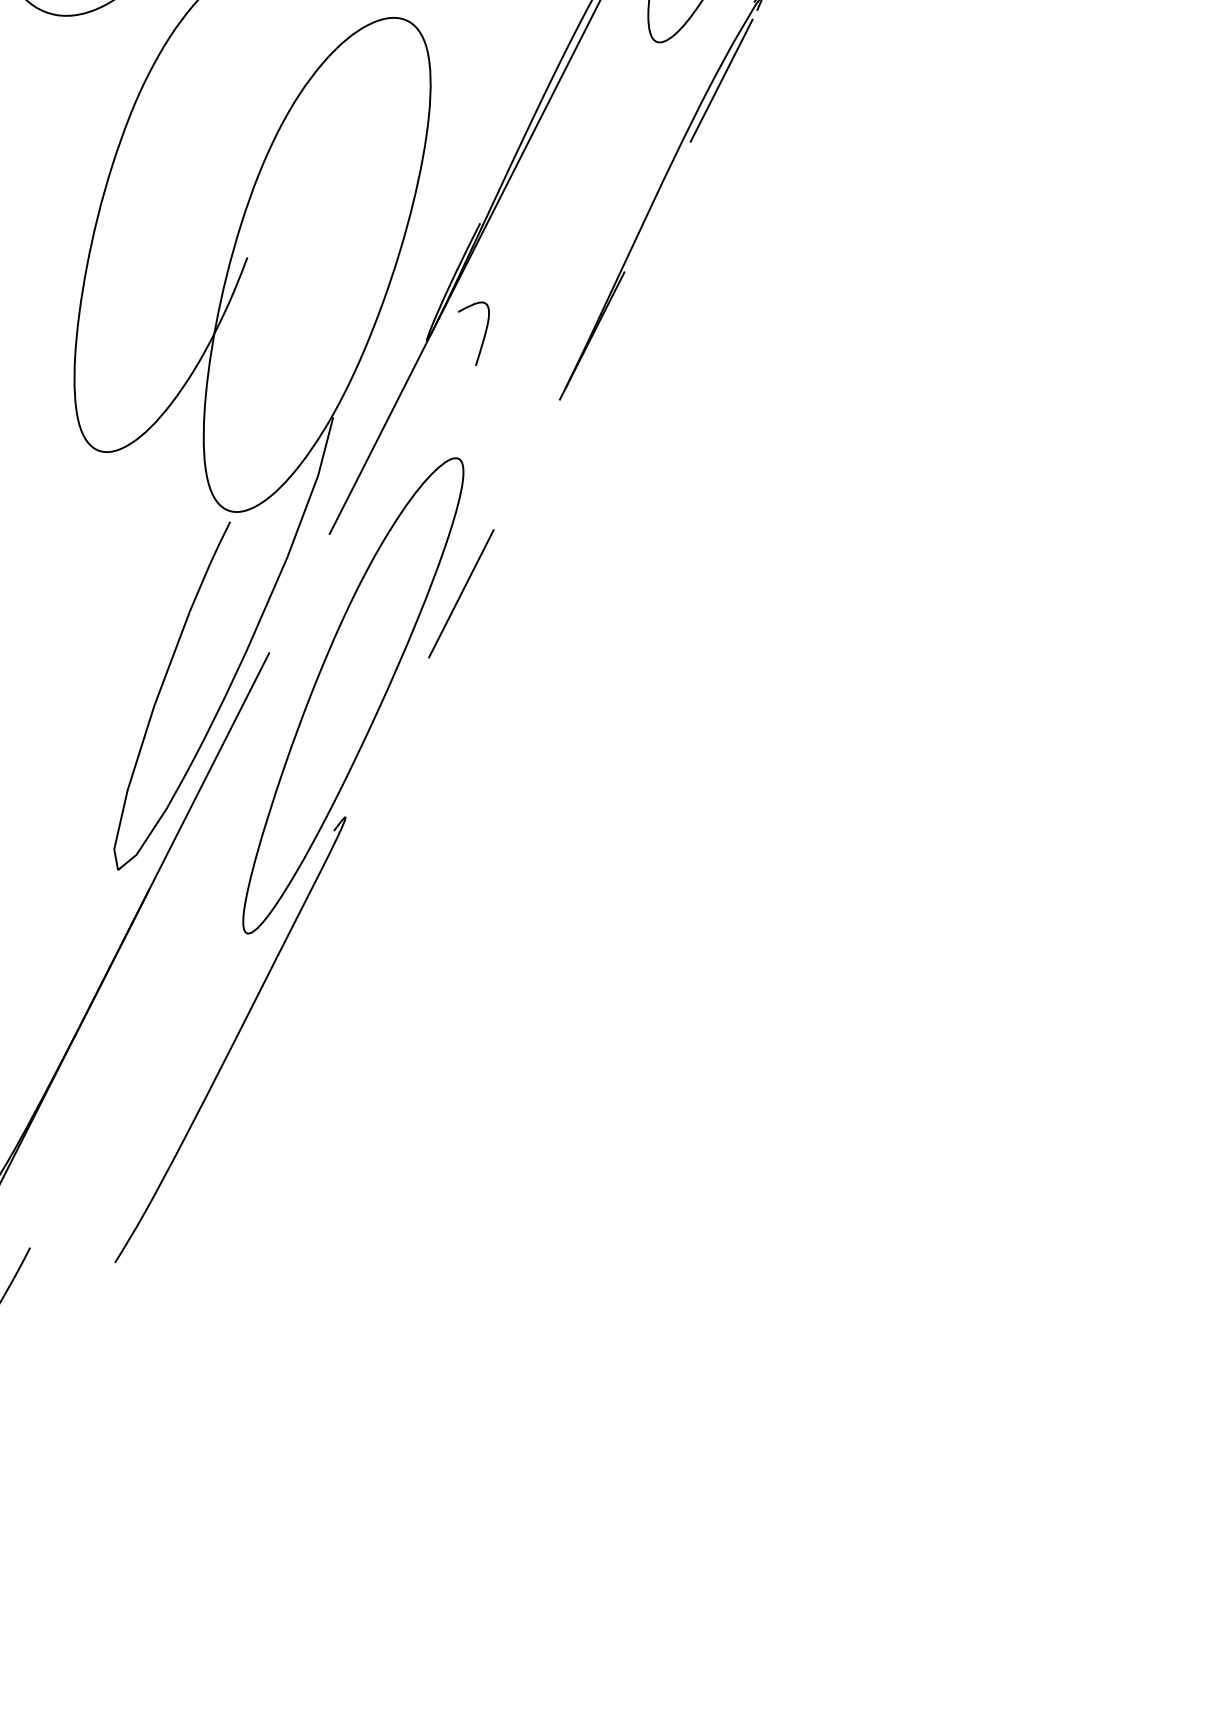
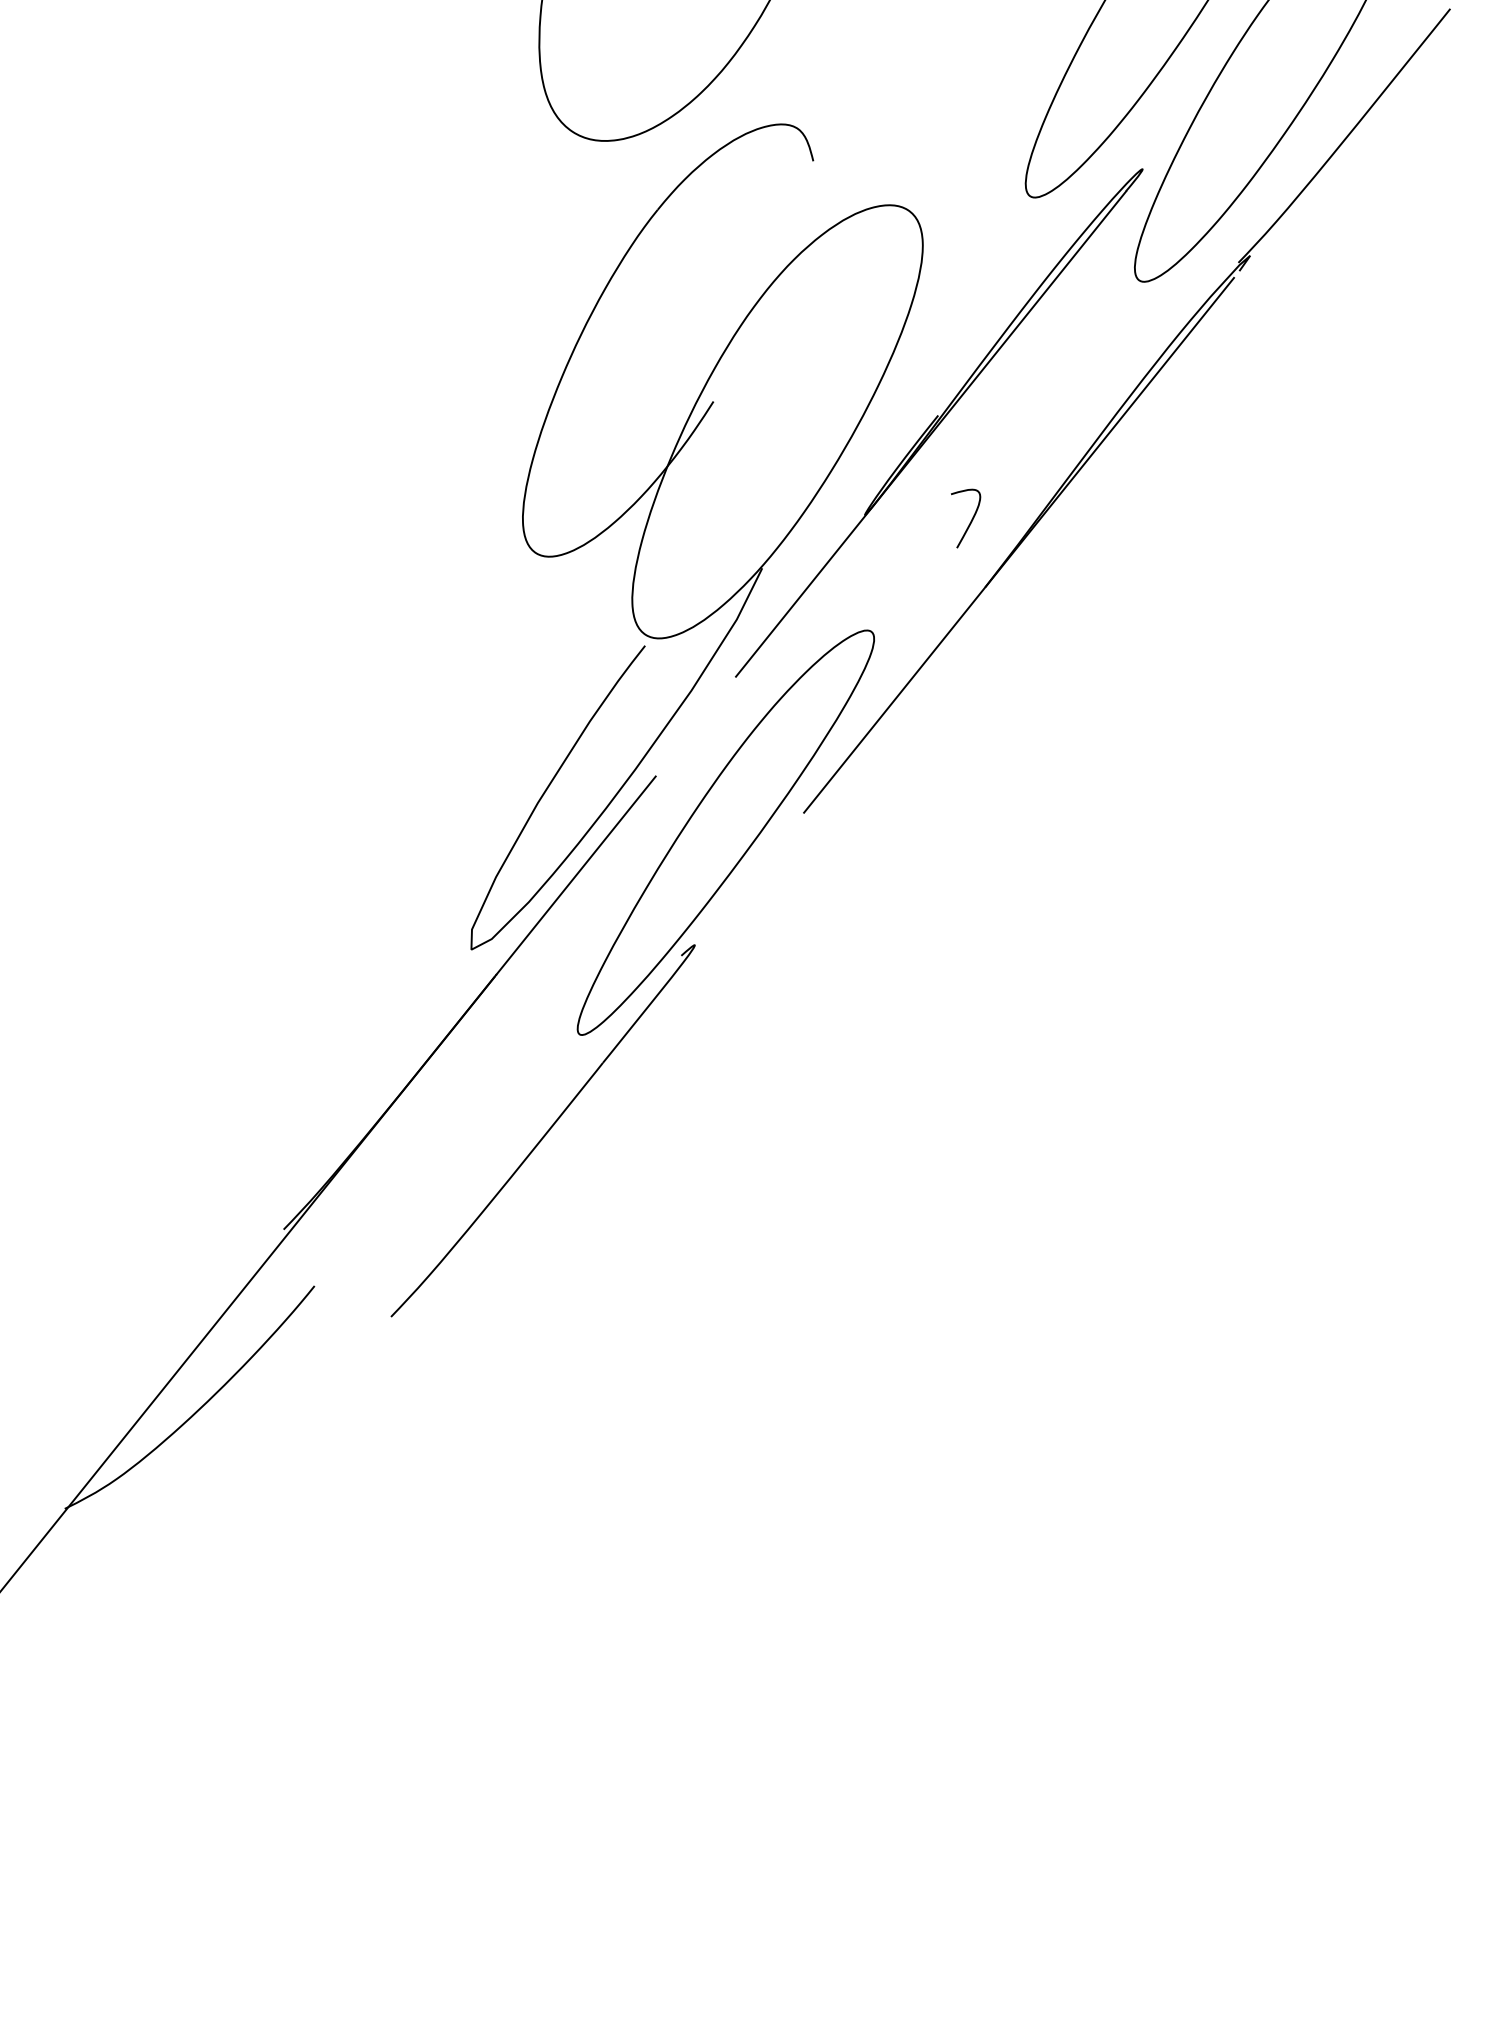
curve: (483, 335) -> (970, 521), moved
line: (591, 337) -> (1019, 544), dashed -> solid

